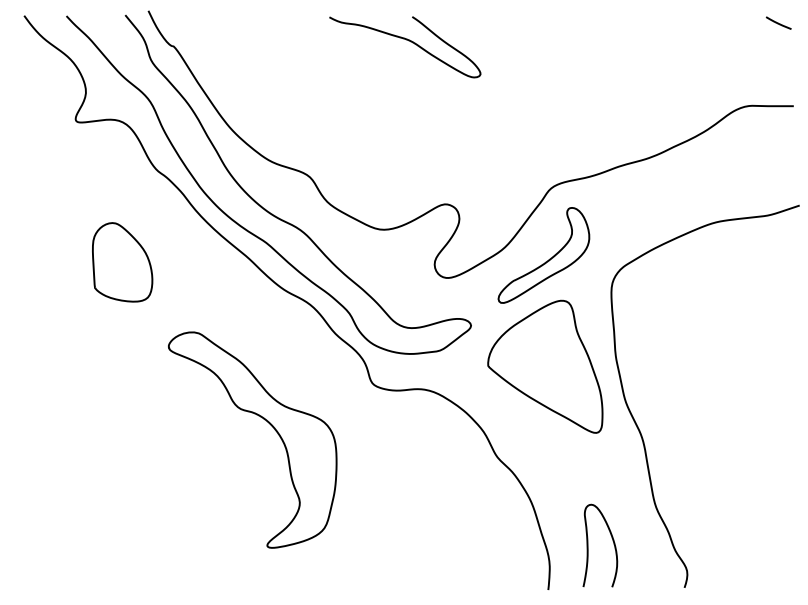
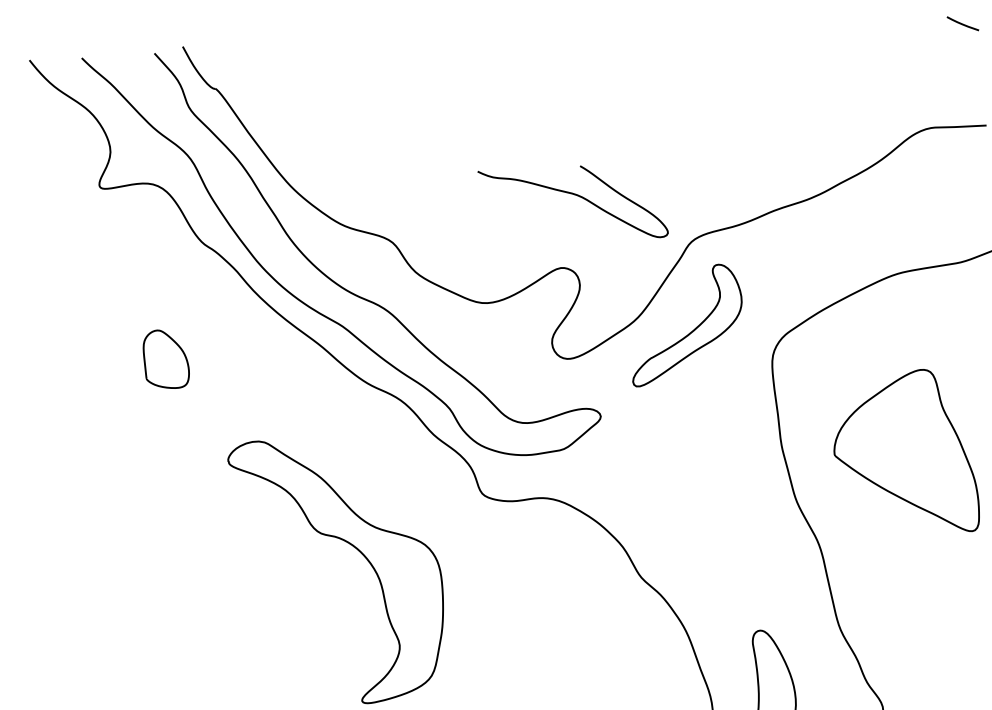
curve: (408, 41) -> (576, 196), moved
part: (122, 262) -> (165, 359), size x0.6
part: (545, 366) -> (905, 452), moved

